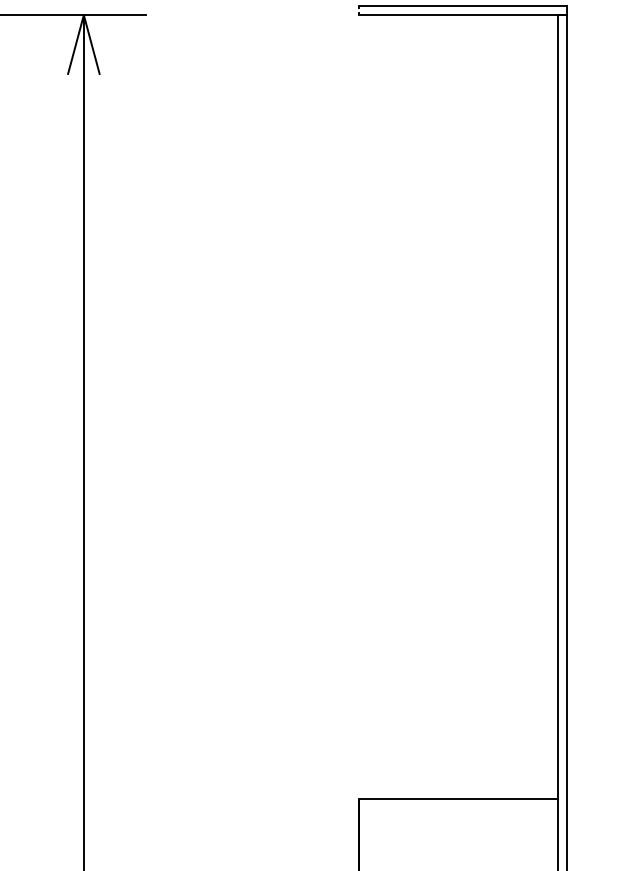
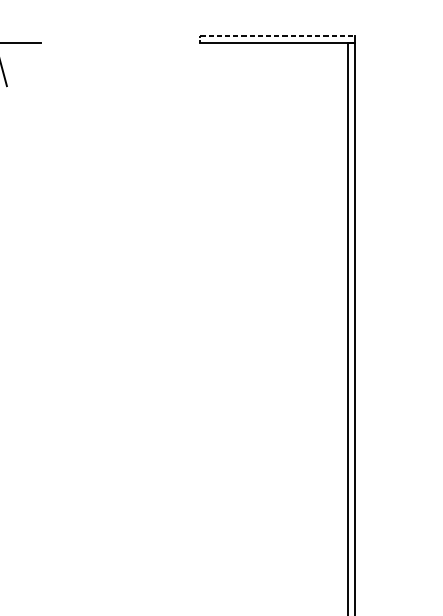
line: (463, 5) -> (278, 35), solid -> dashed

